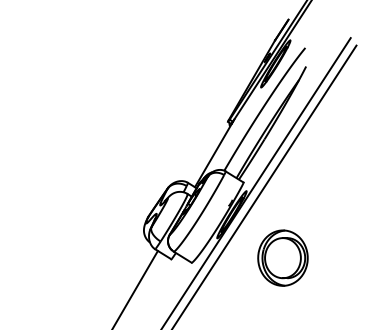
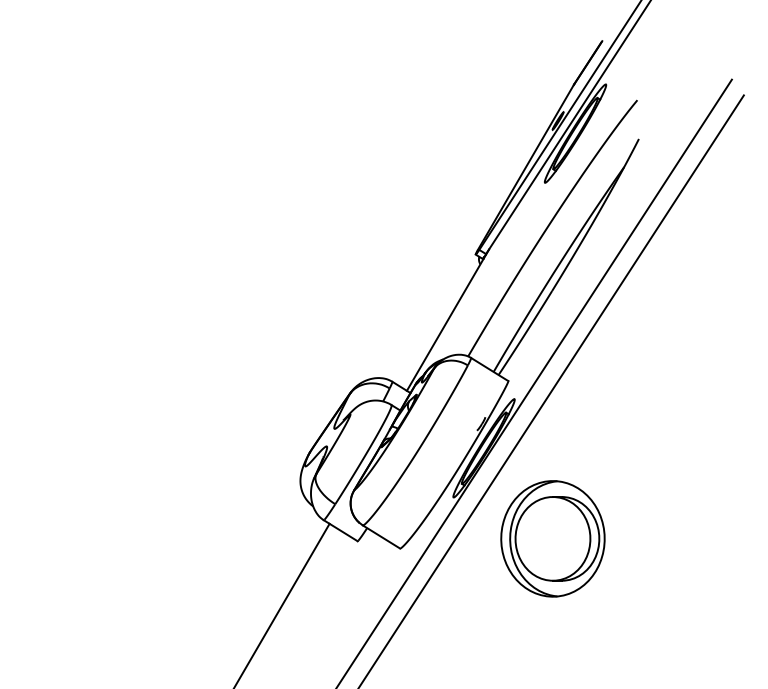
part: (282, 257) -> (551, 537), moved

